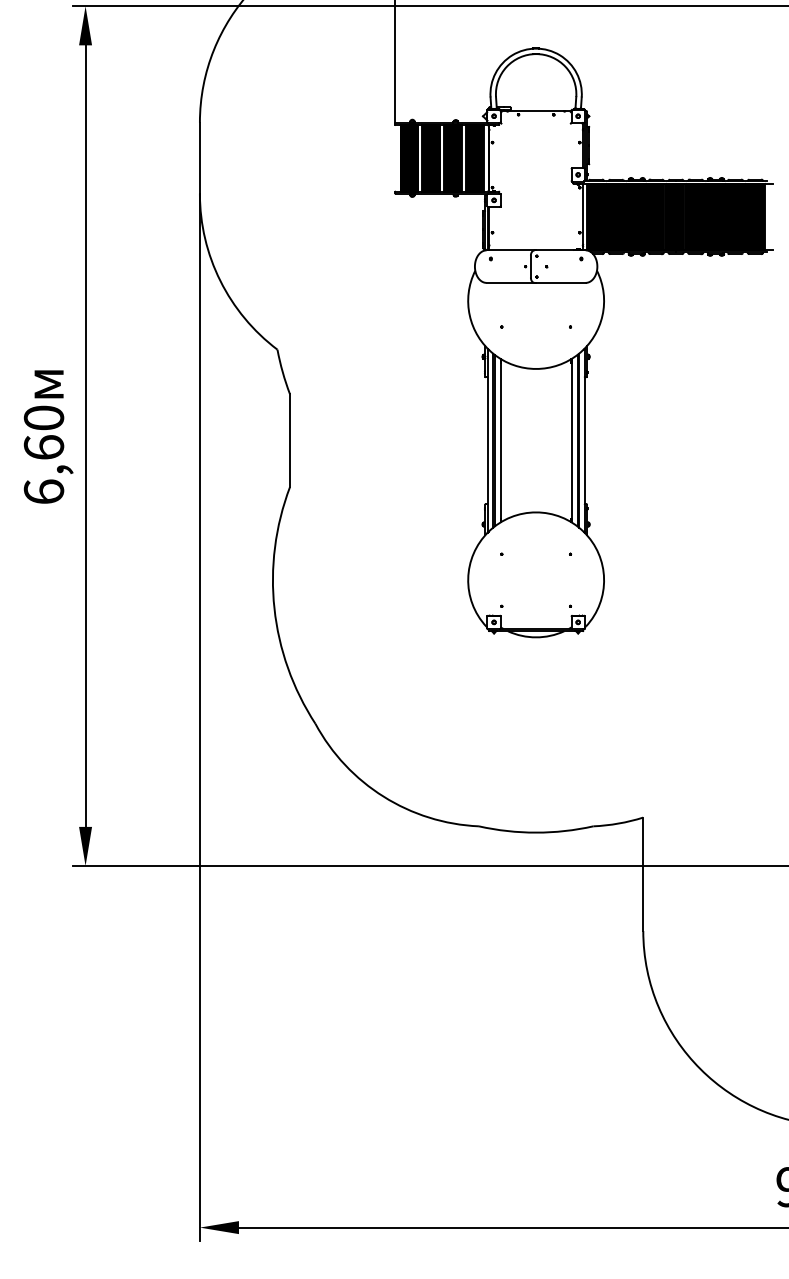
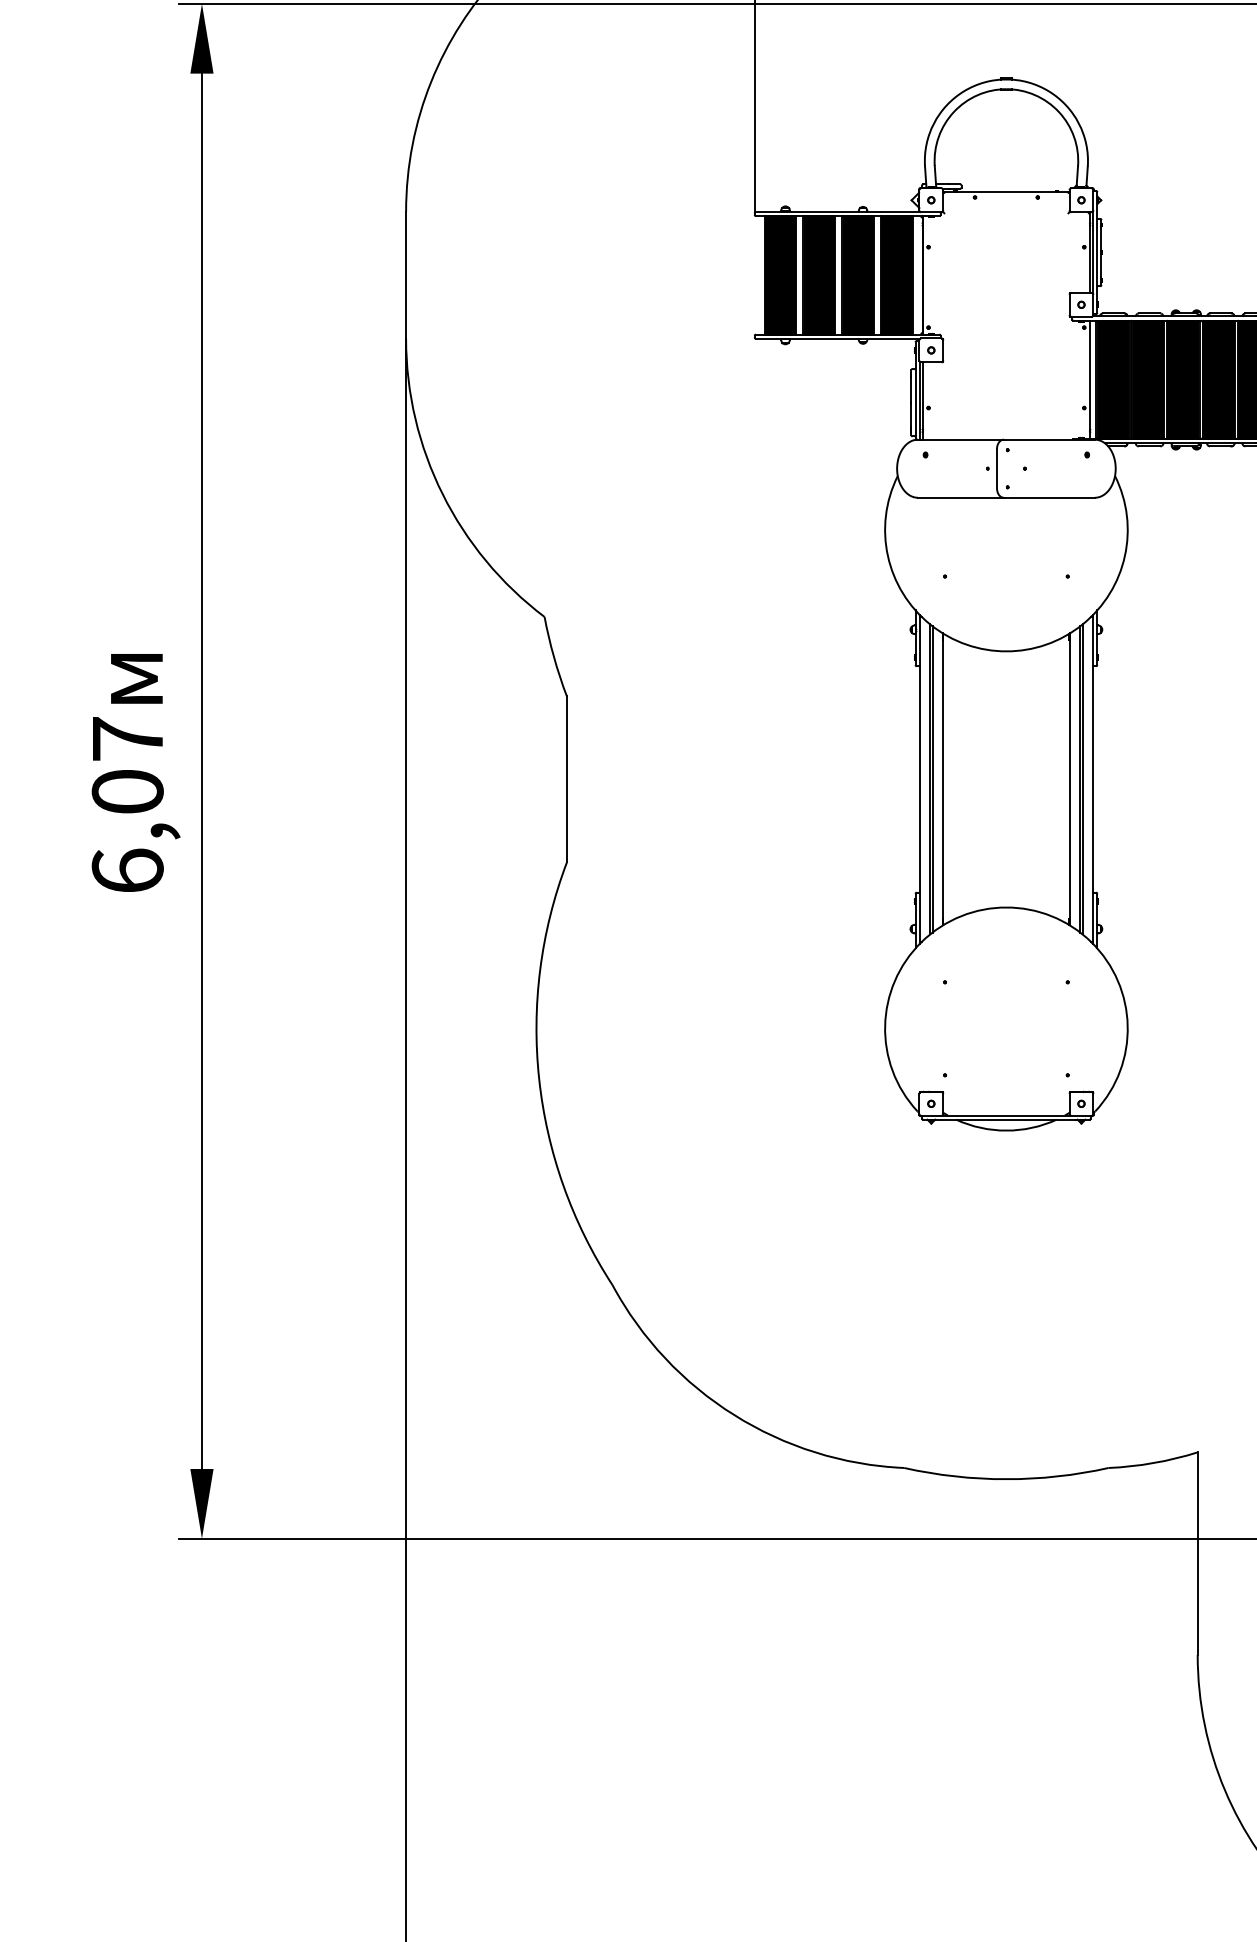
text: (43, 432) -> (126, 764), 6,60 -> 6,07

